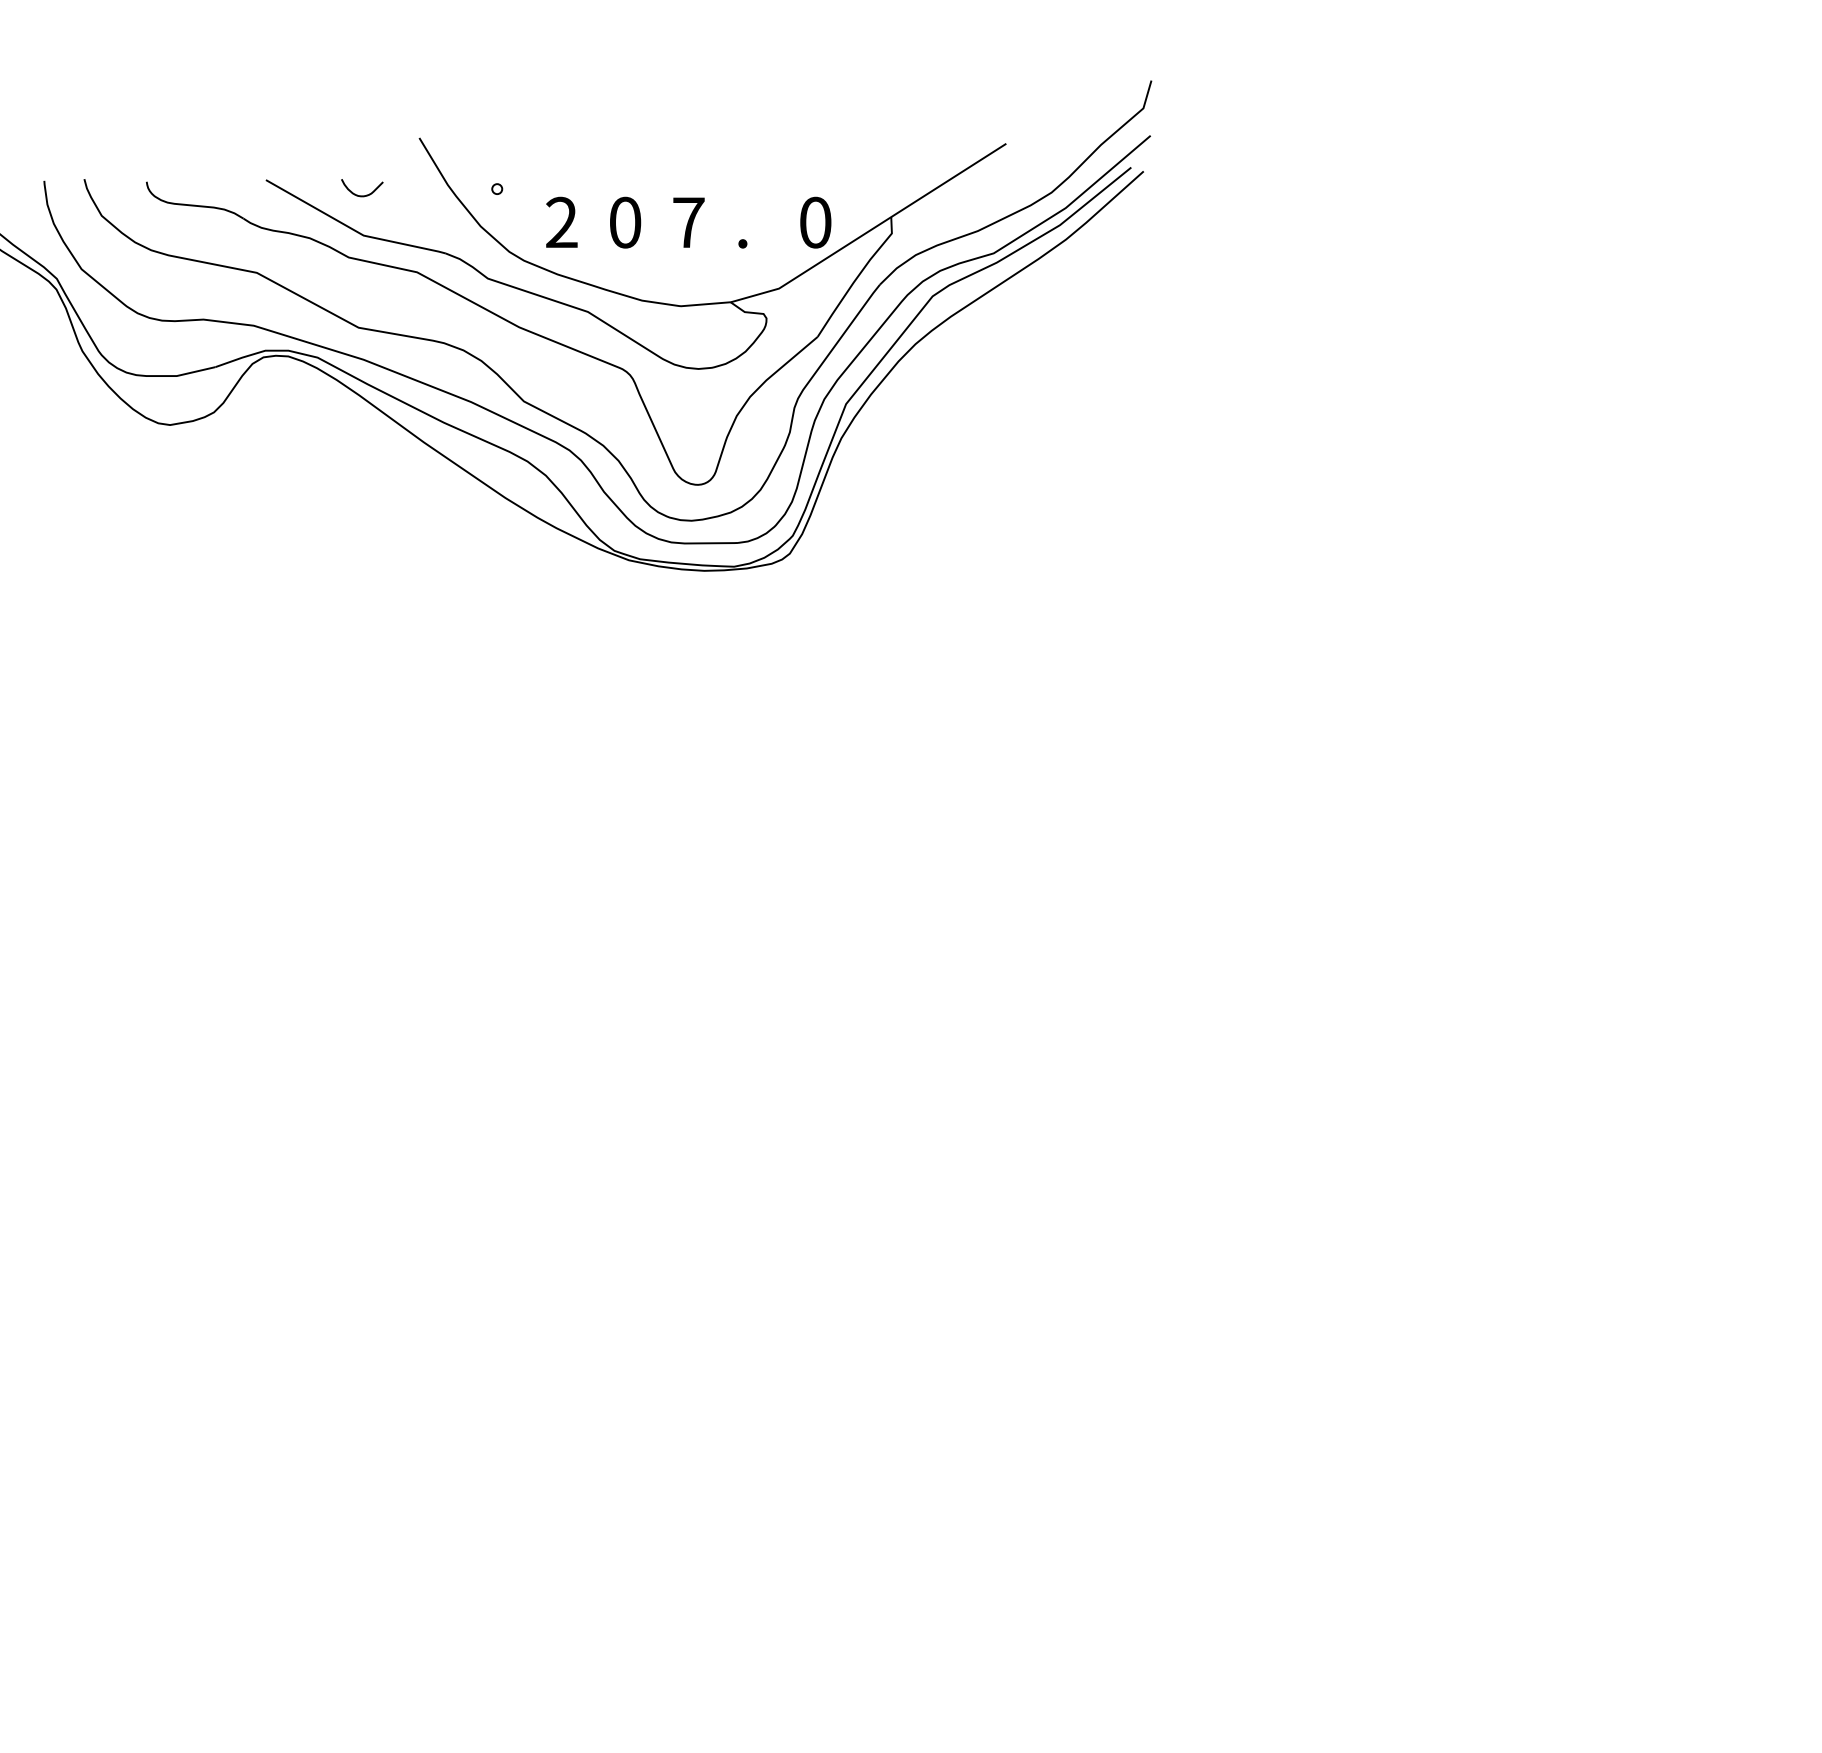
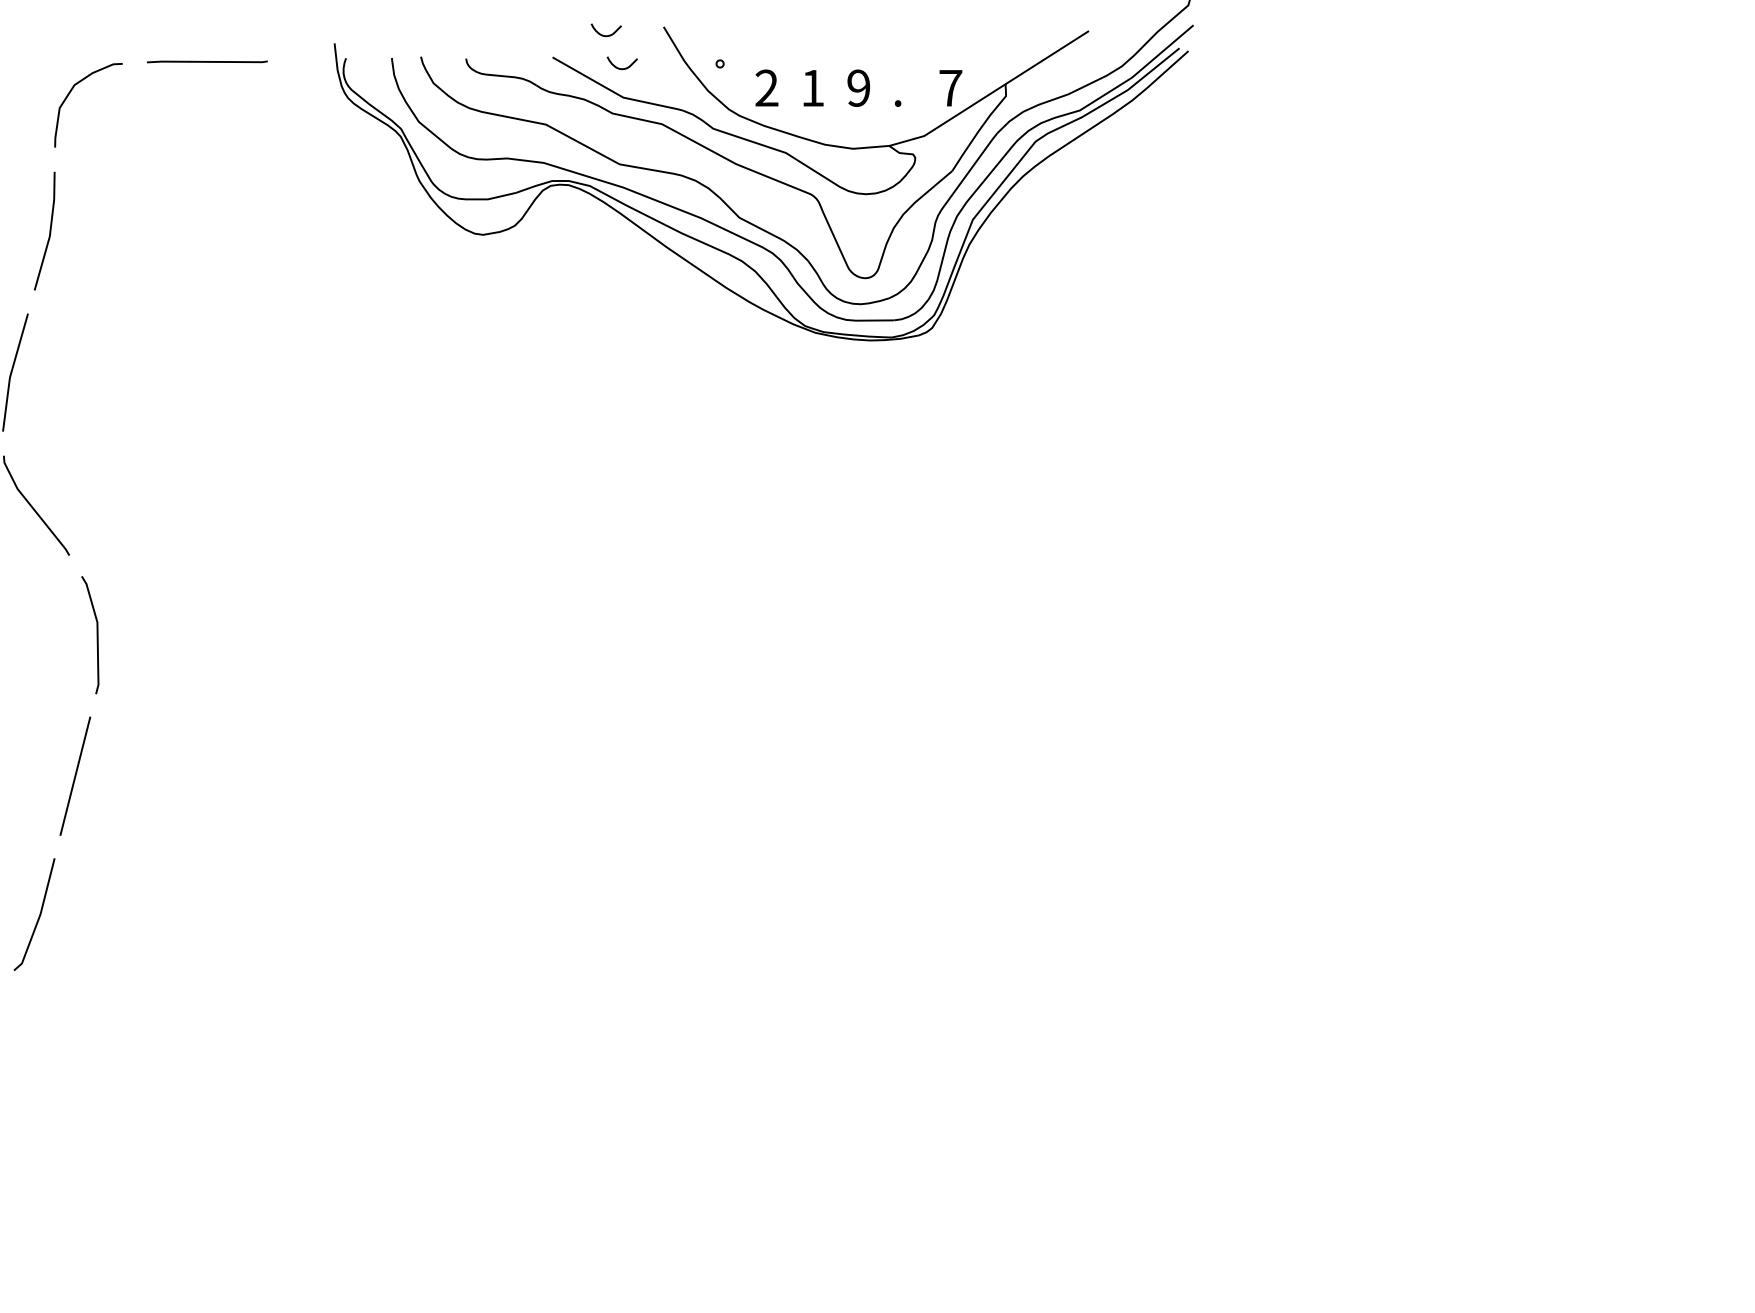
curve: (334, 148) -> (602, 34), added
text: (624, 221) -> (812, 87), 0 -> 1
text: (688, 221) -> (858, 87), 7 -> 9
text: (815, 221) -> (950, 87), 0 -> 7

